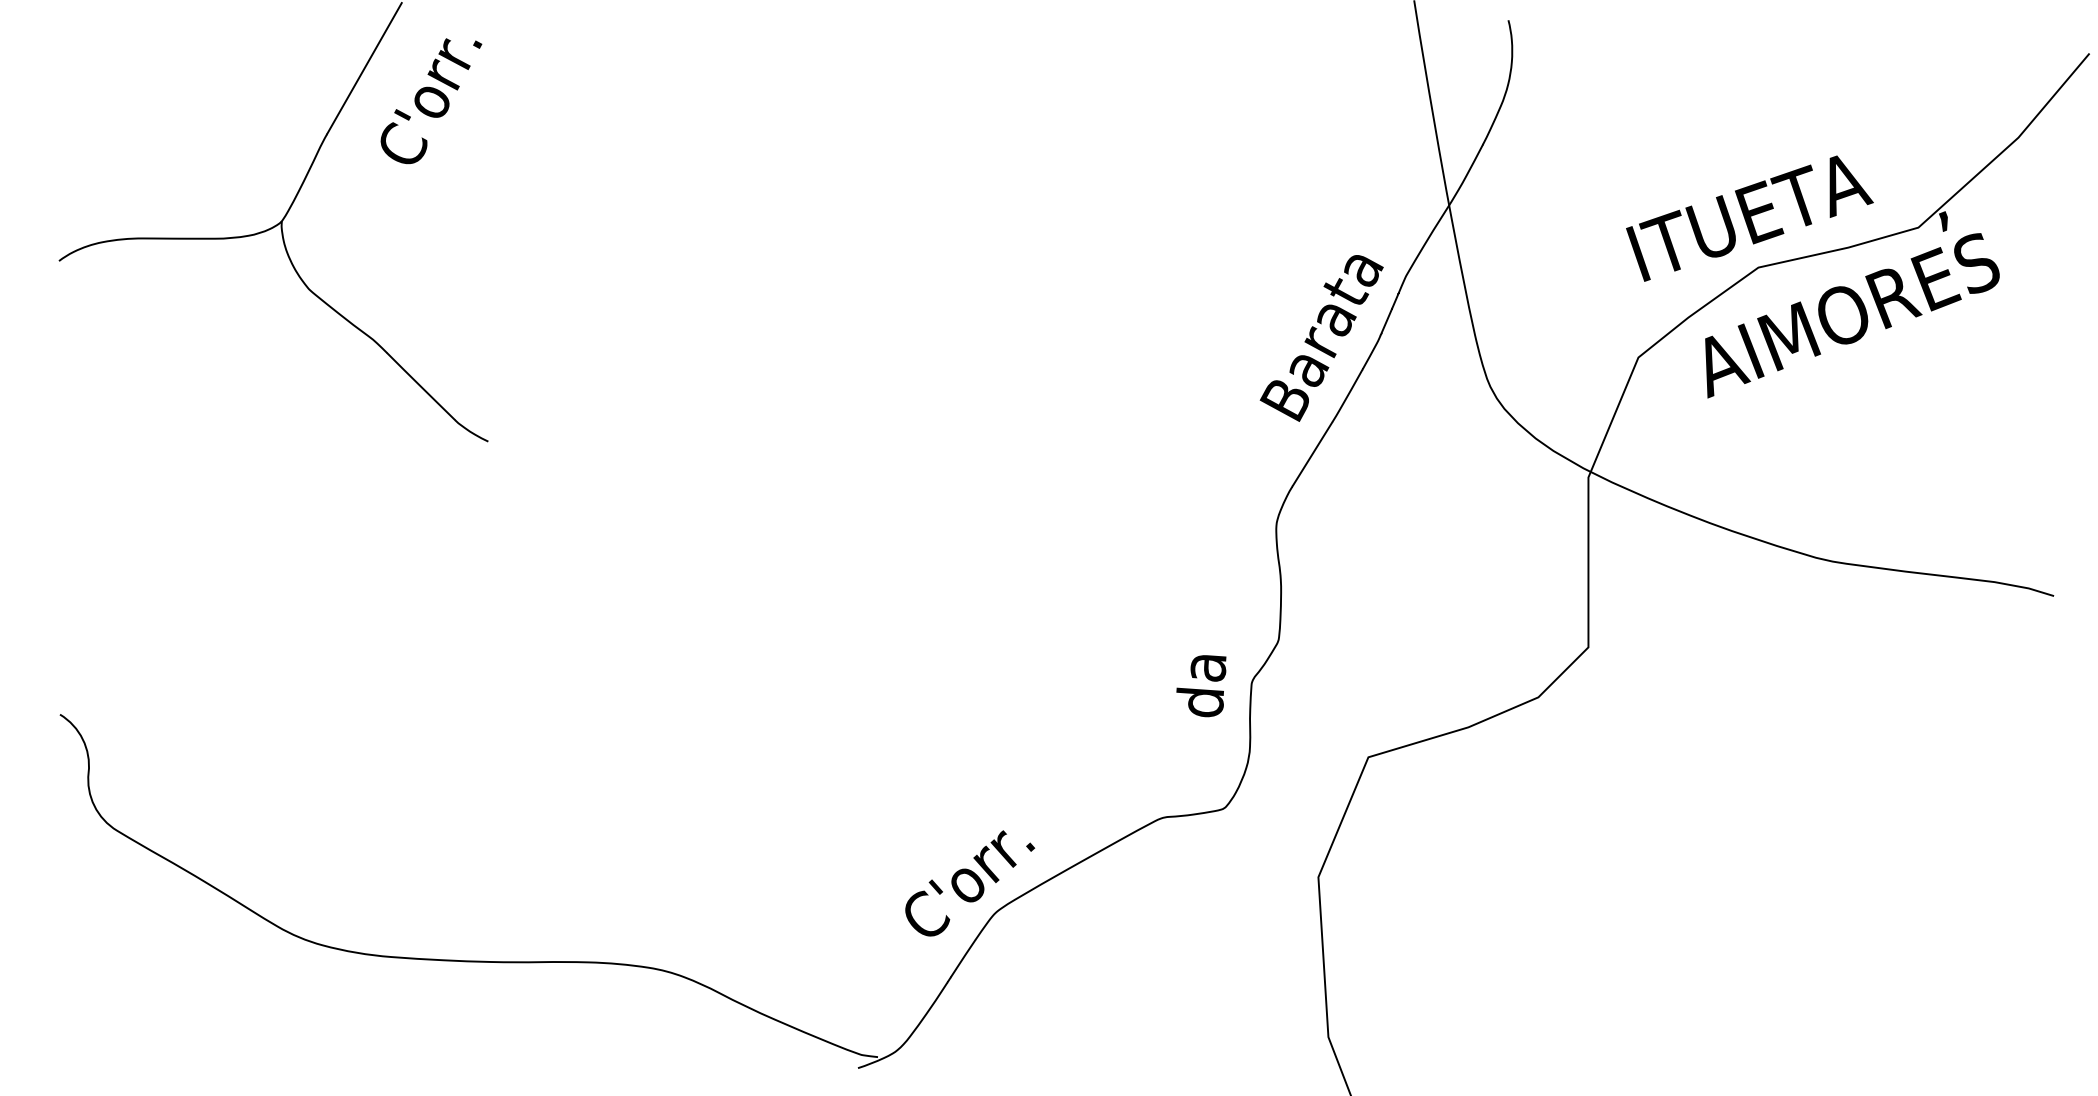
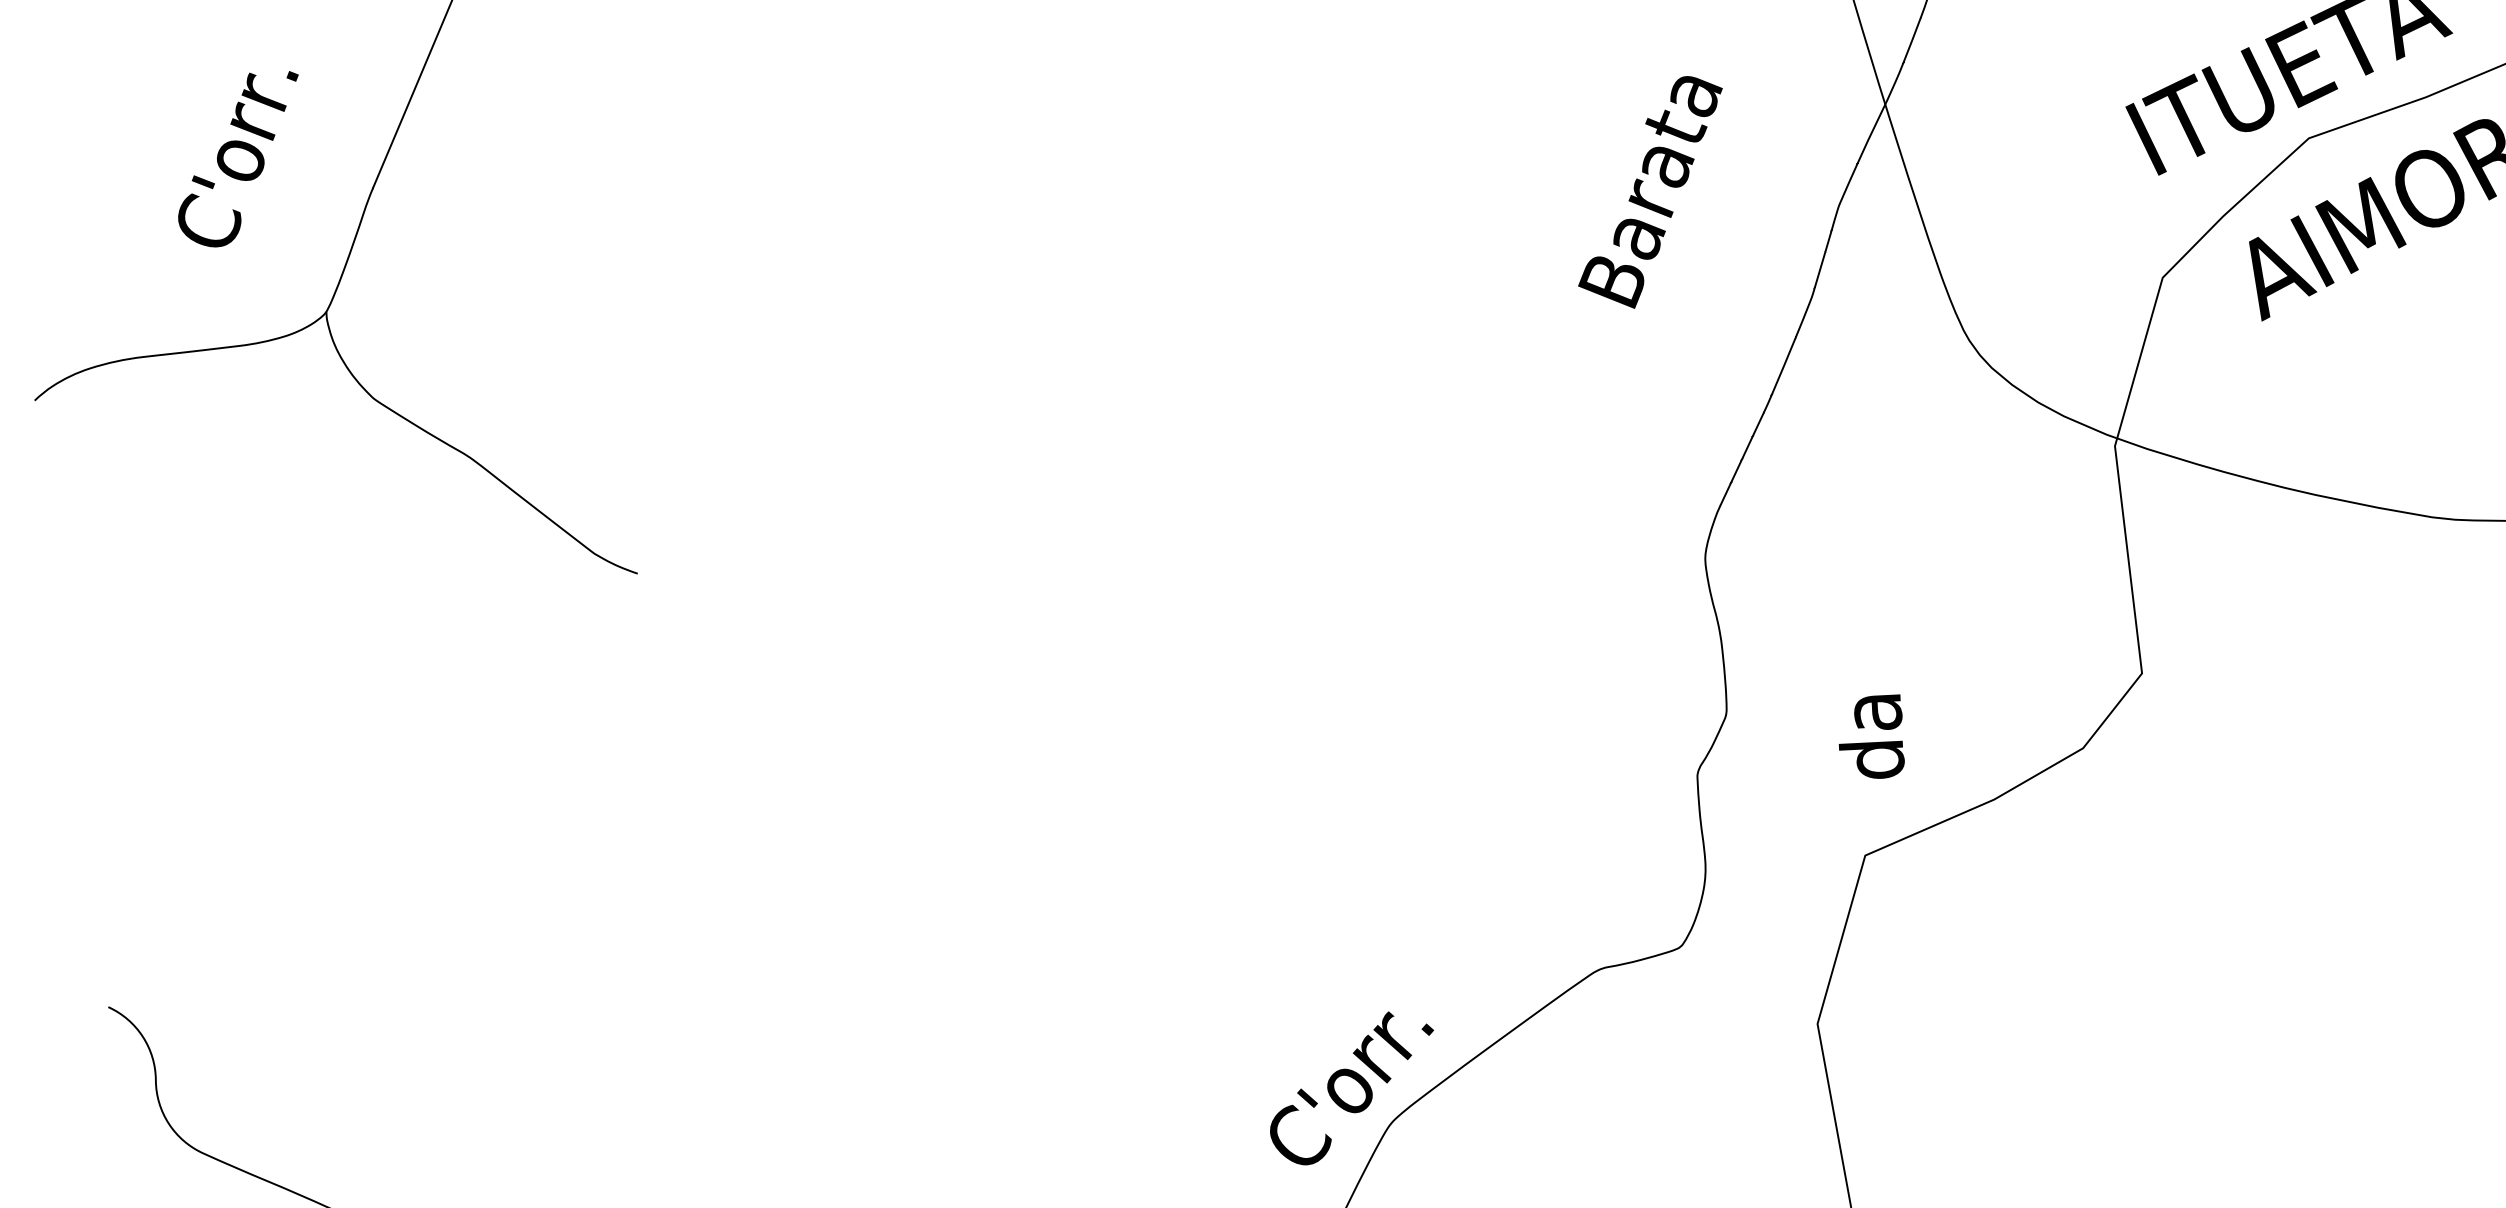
text: (431, 101) -> (239, 159), moved
text: (1321, 338) -> (1650, 193), moved
text: (1201, 686) -> (1871, 738), moved

